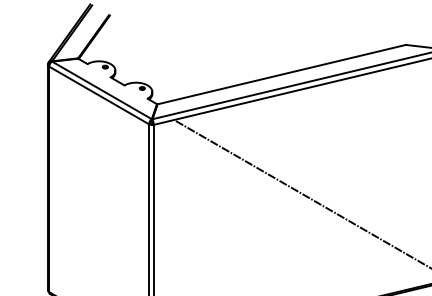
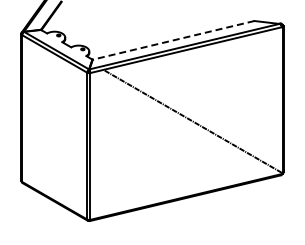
line: (281, 74) -> (173, 40), solid -> dashed

